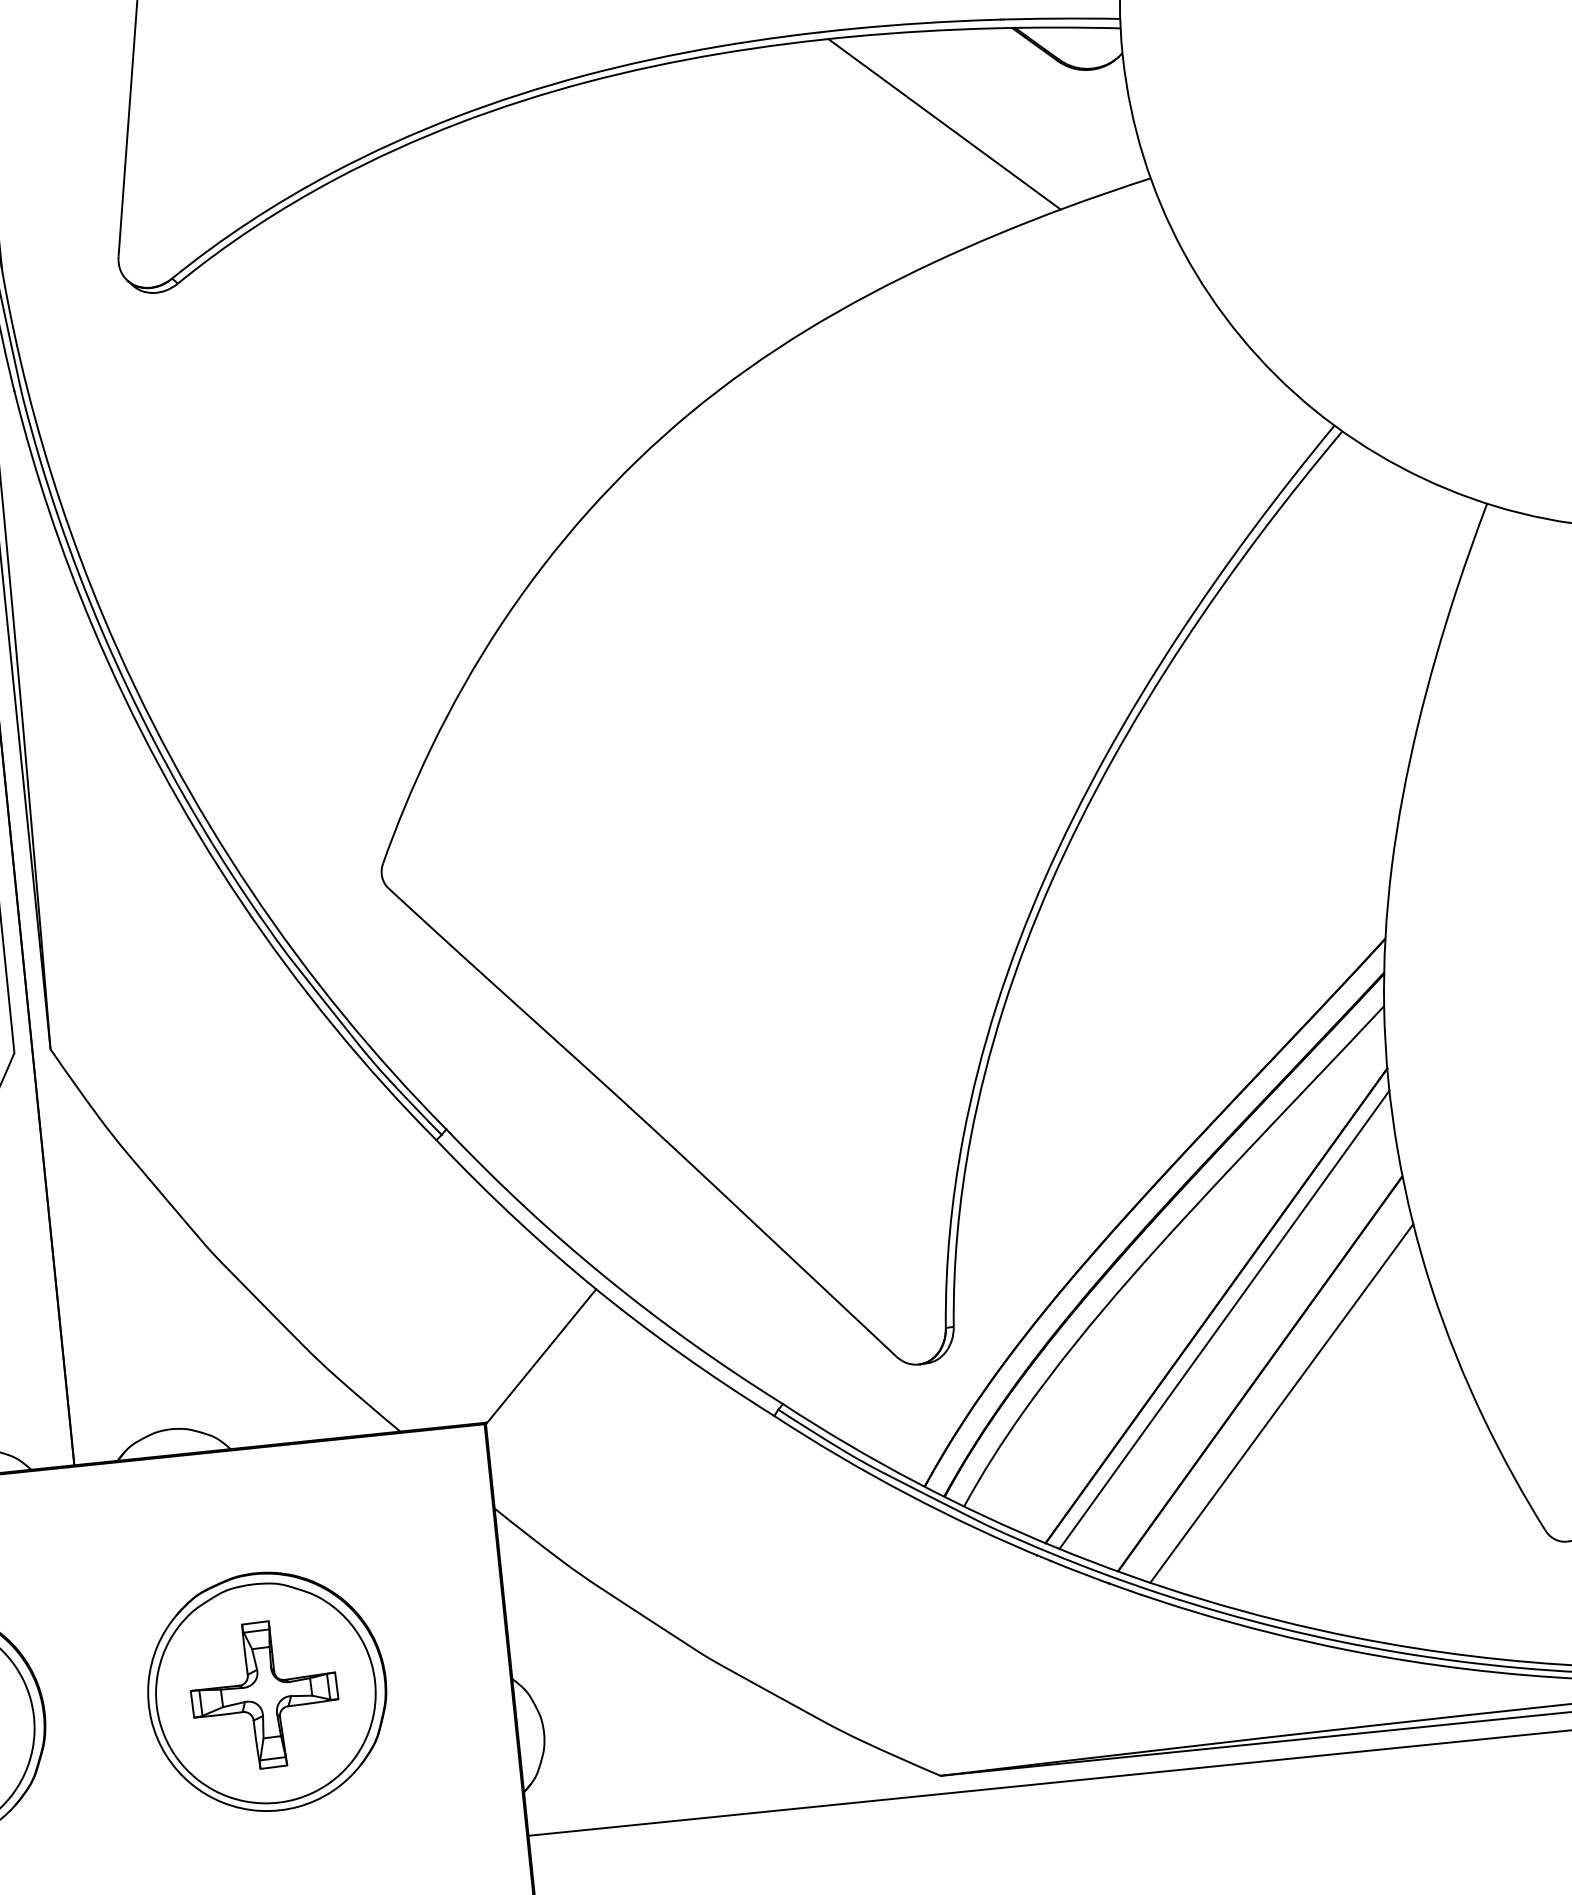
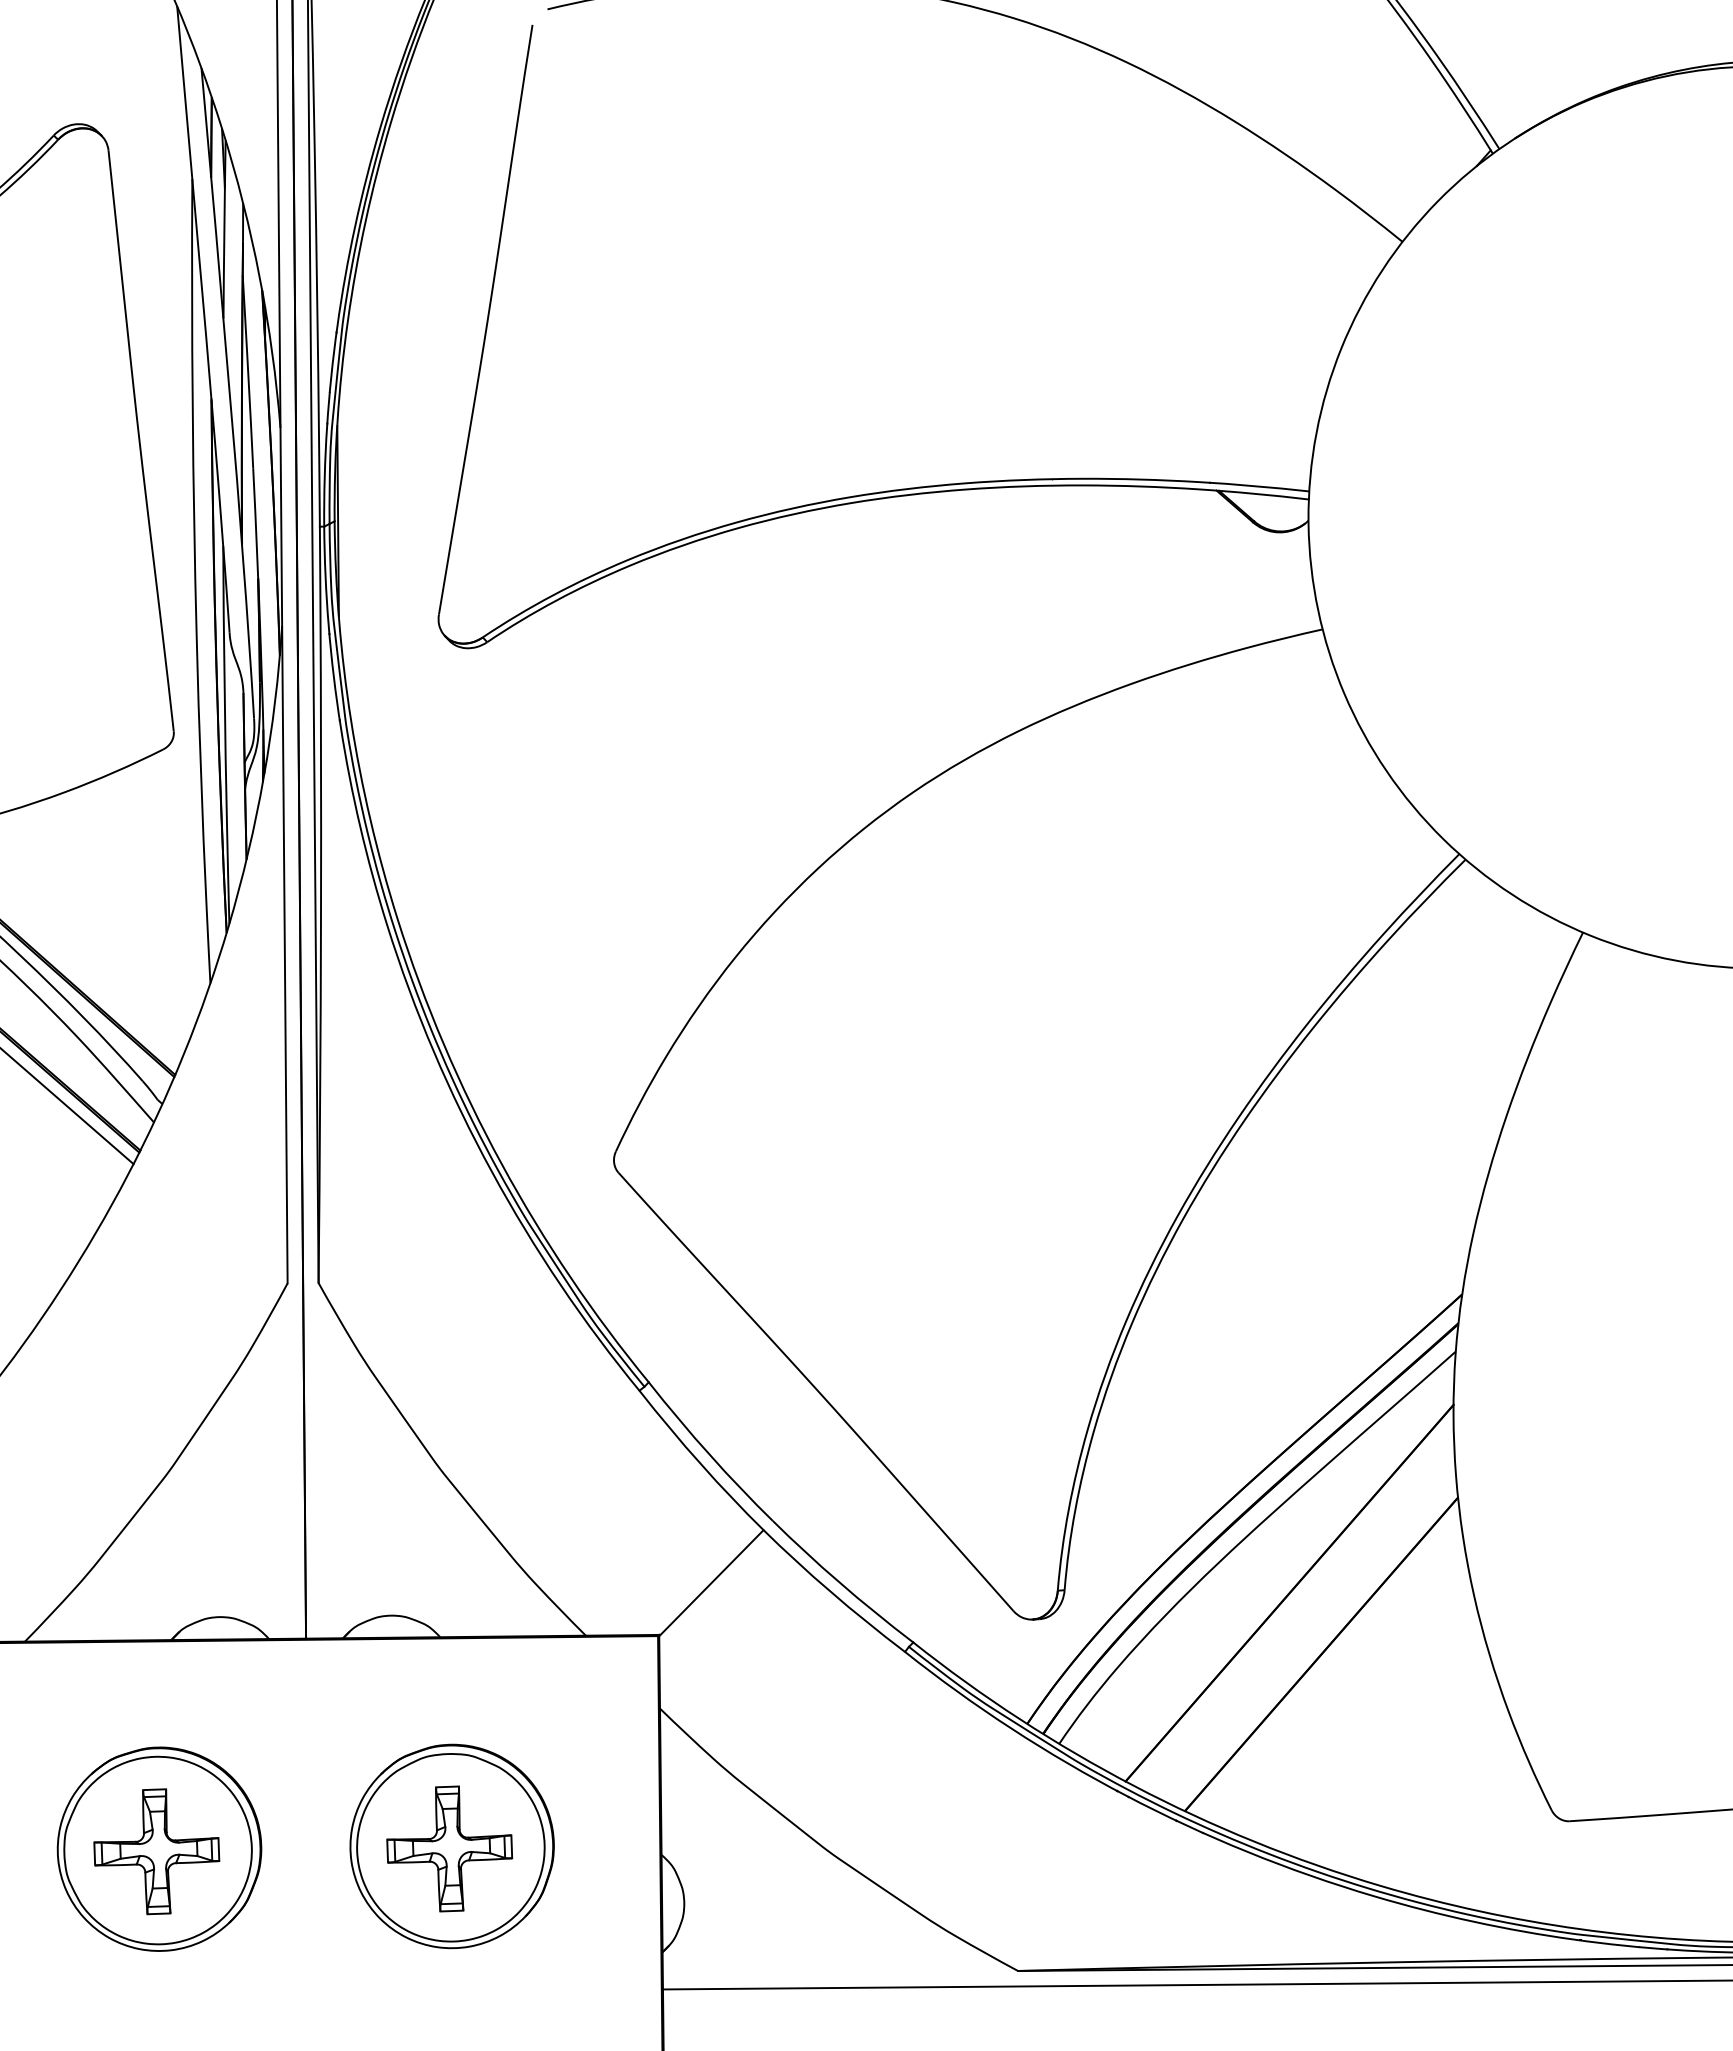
line: (944, 123) -> (1151, 566), removed
line: (1223, 1319) -> (1294, 1605), removed
line: (1281, 1403) -> (1337, 1681), removed

